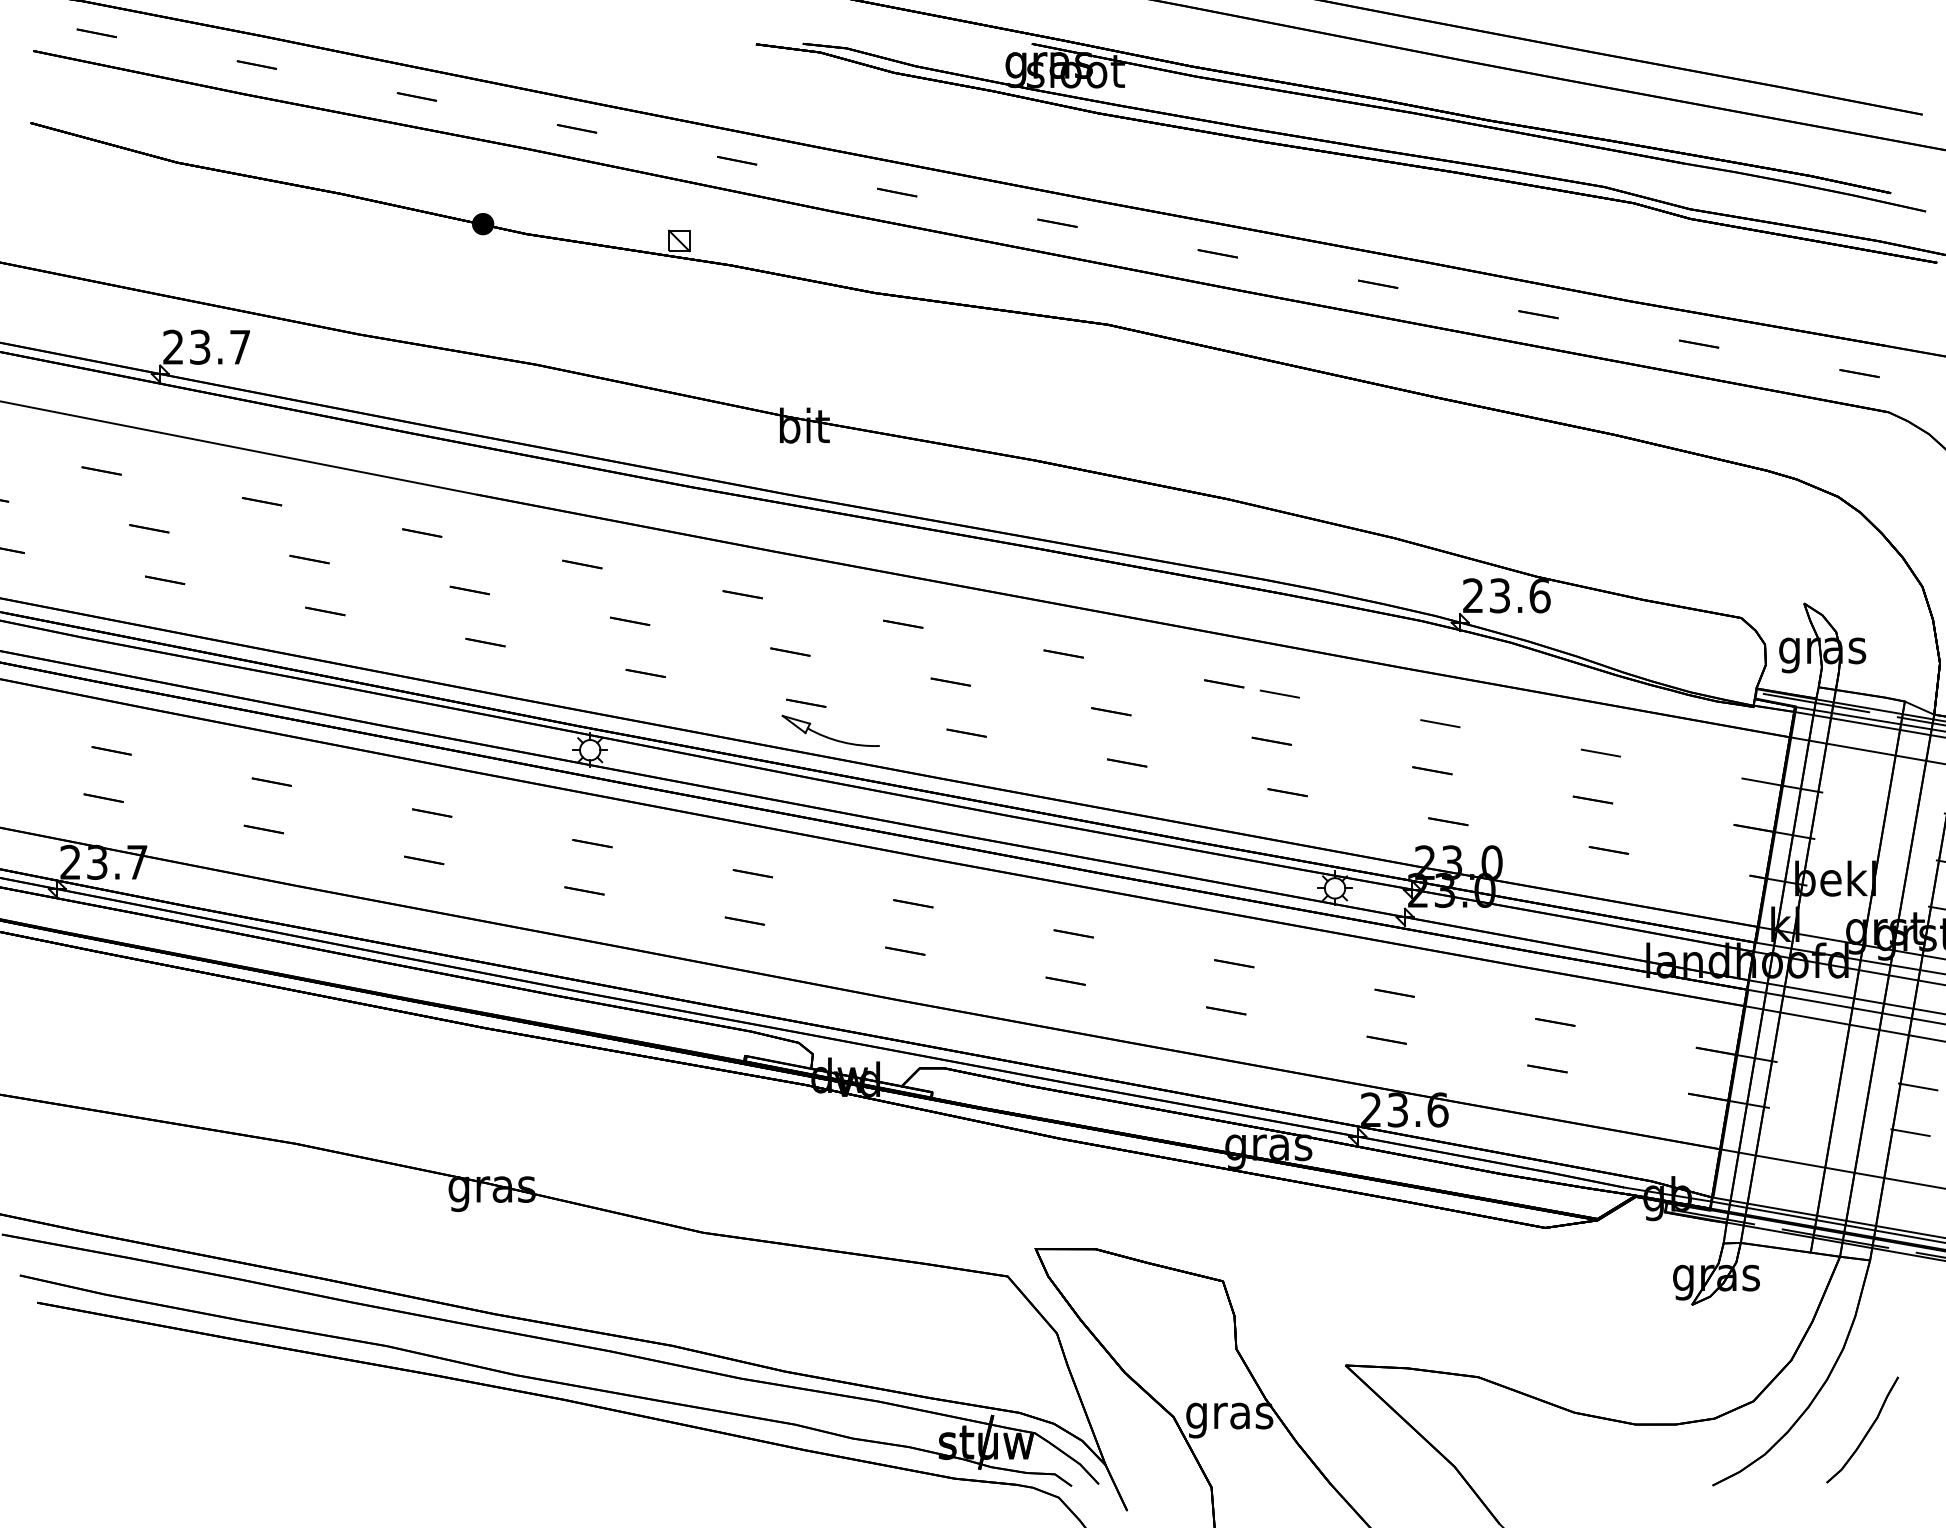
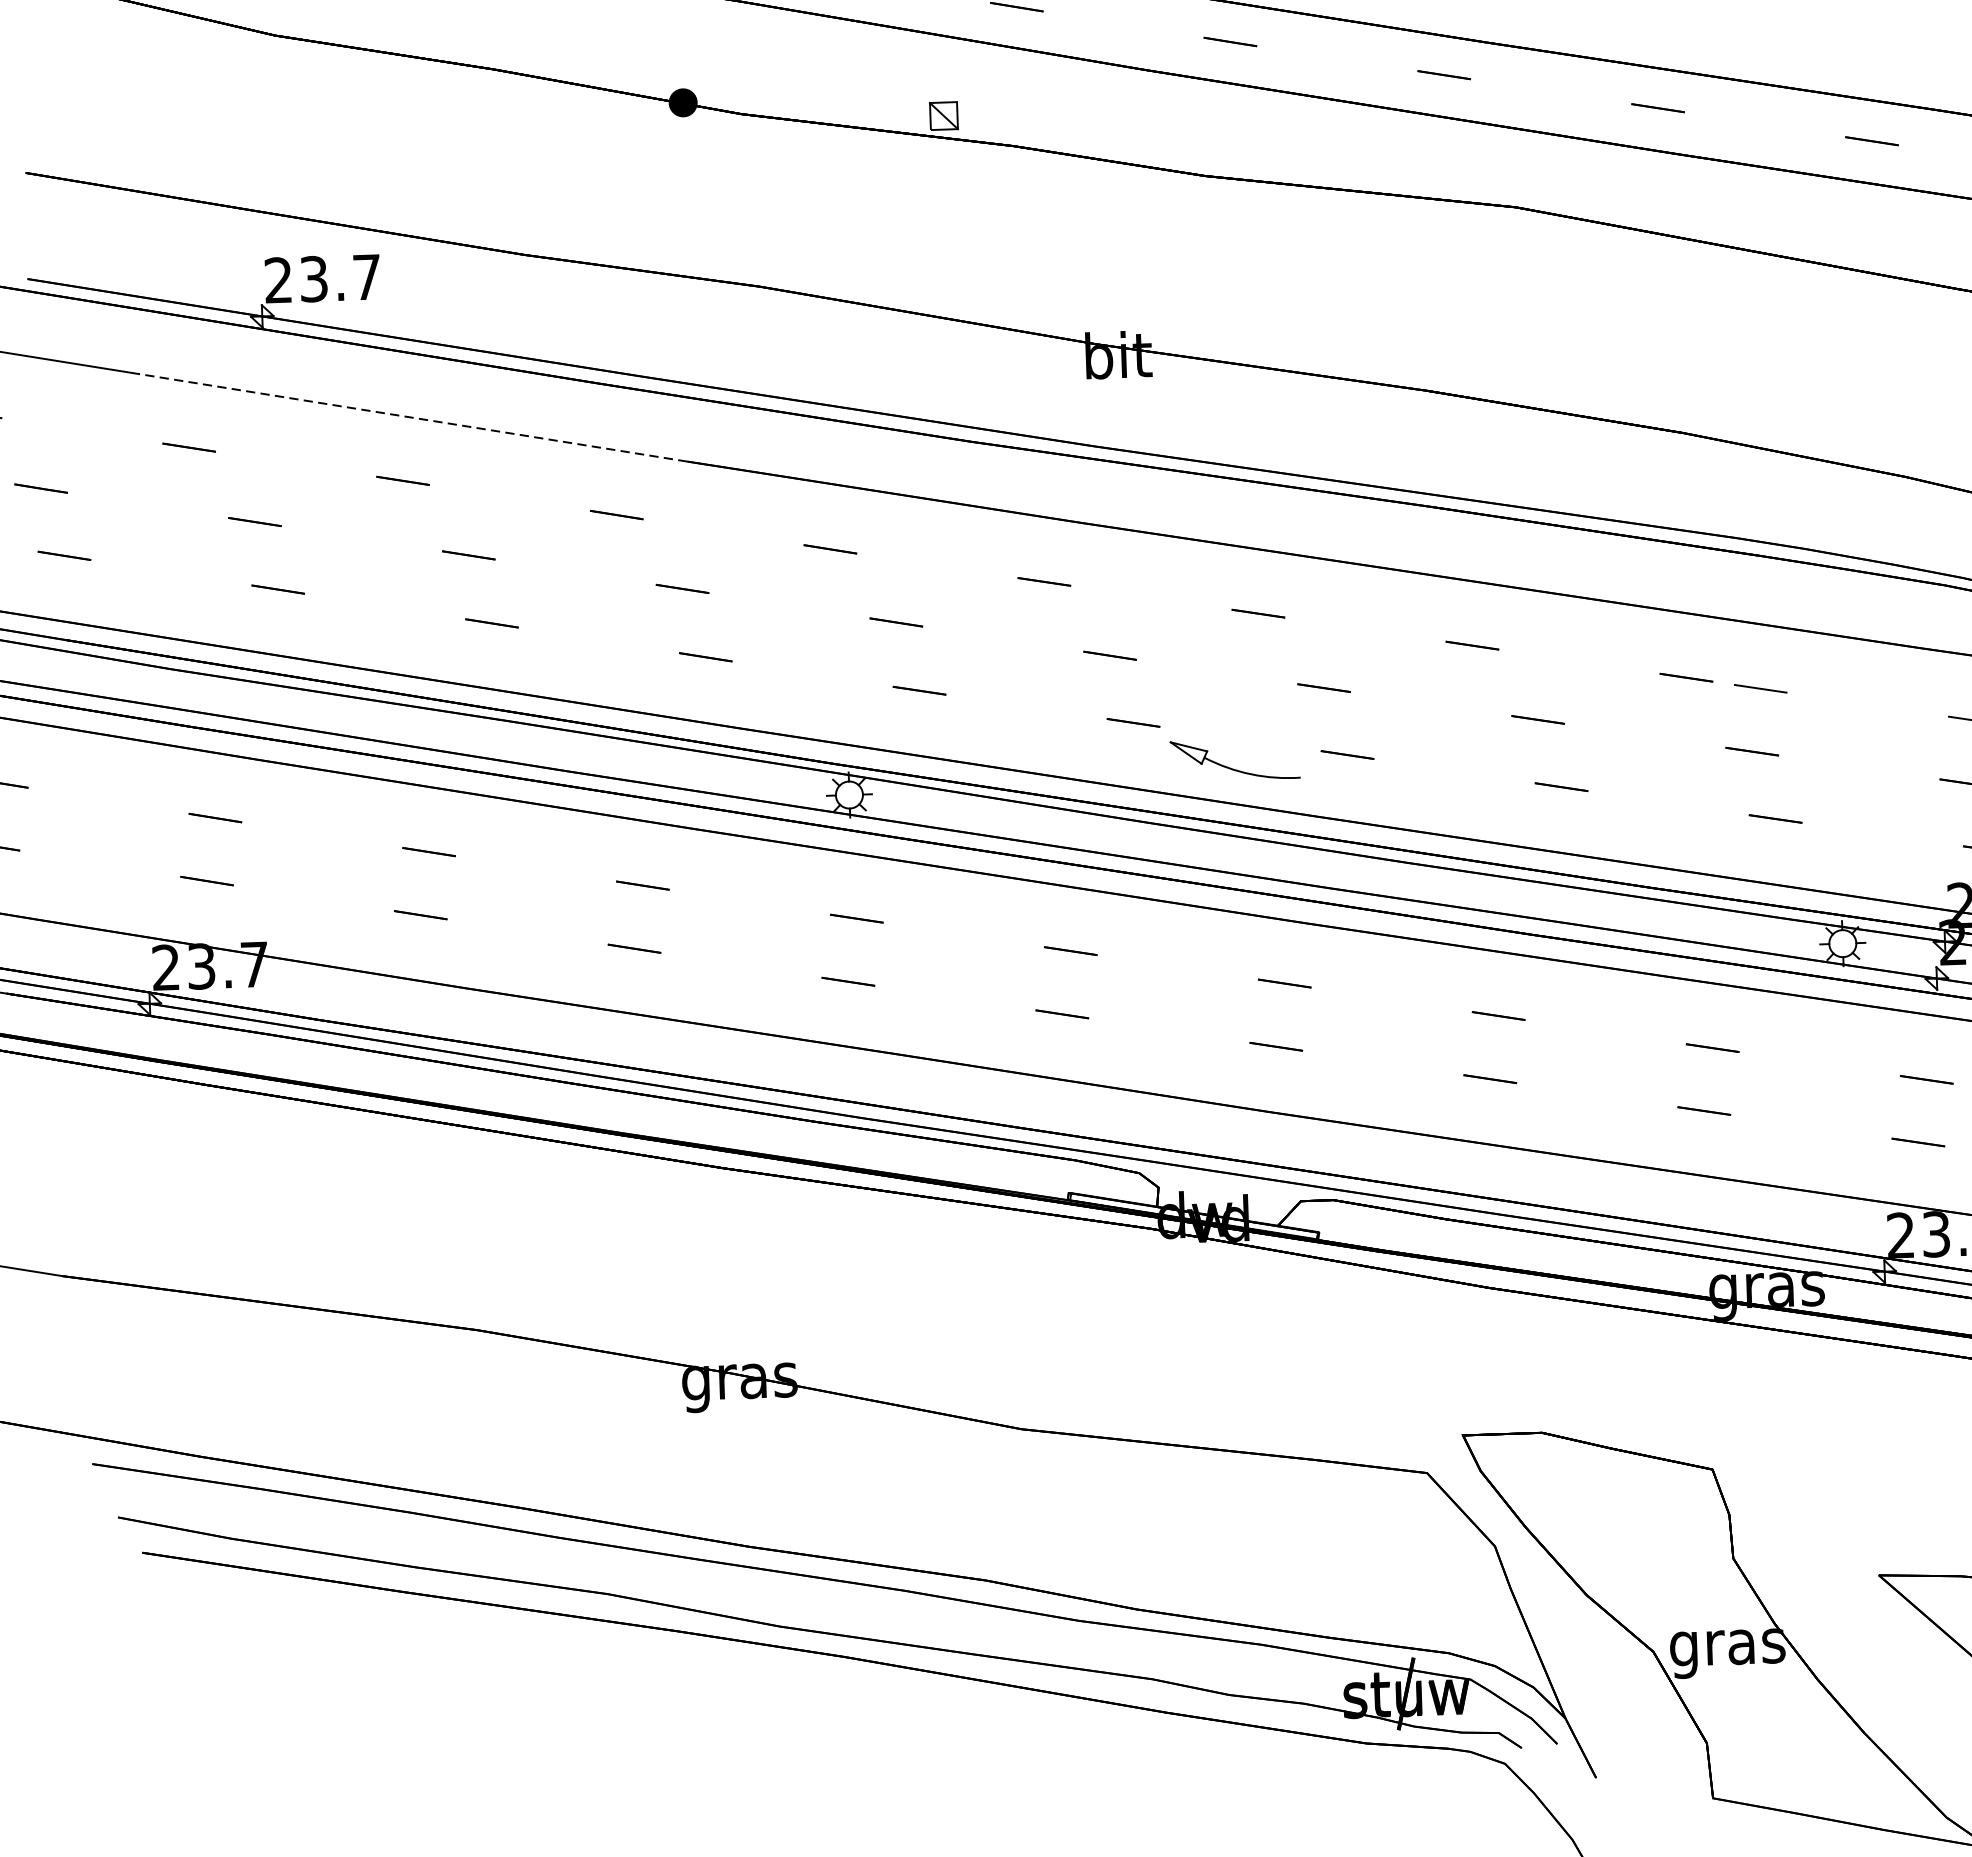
line: (270, 454) -> (412, 417), solid -> dashed
part: (828, 736) -> (1232, 767), moved

